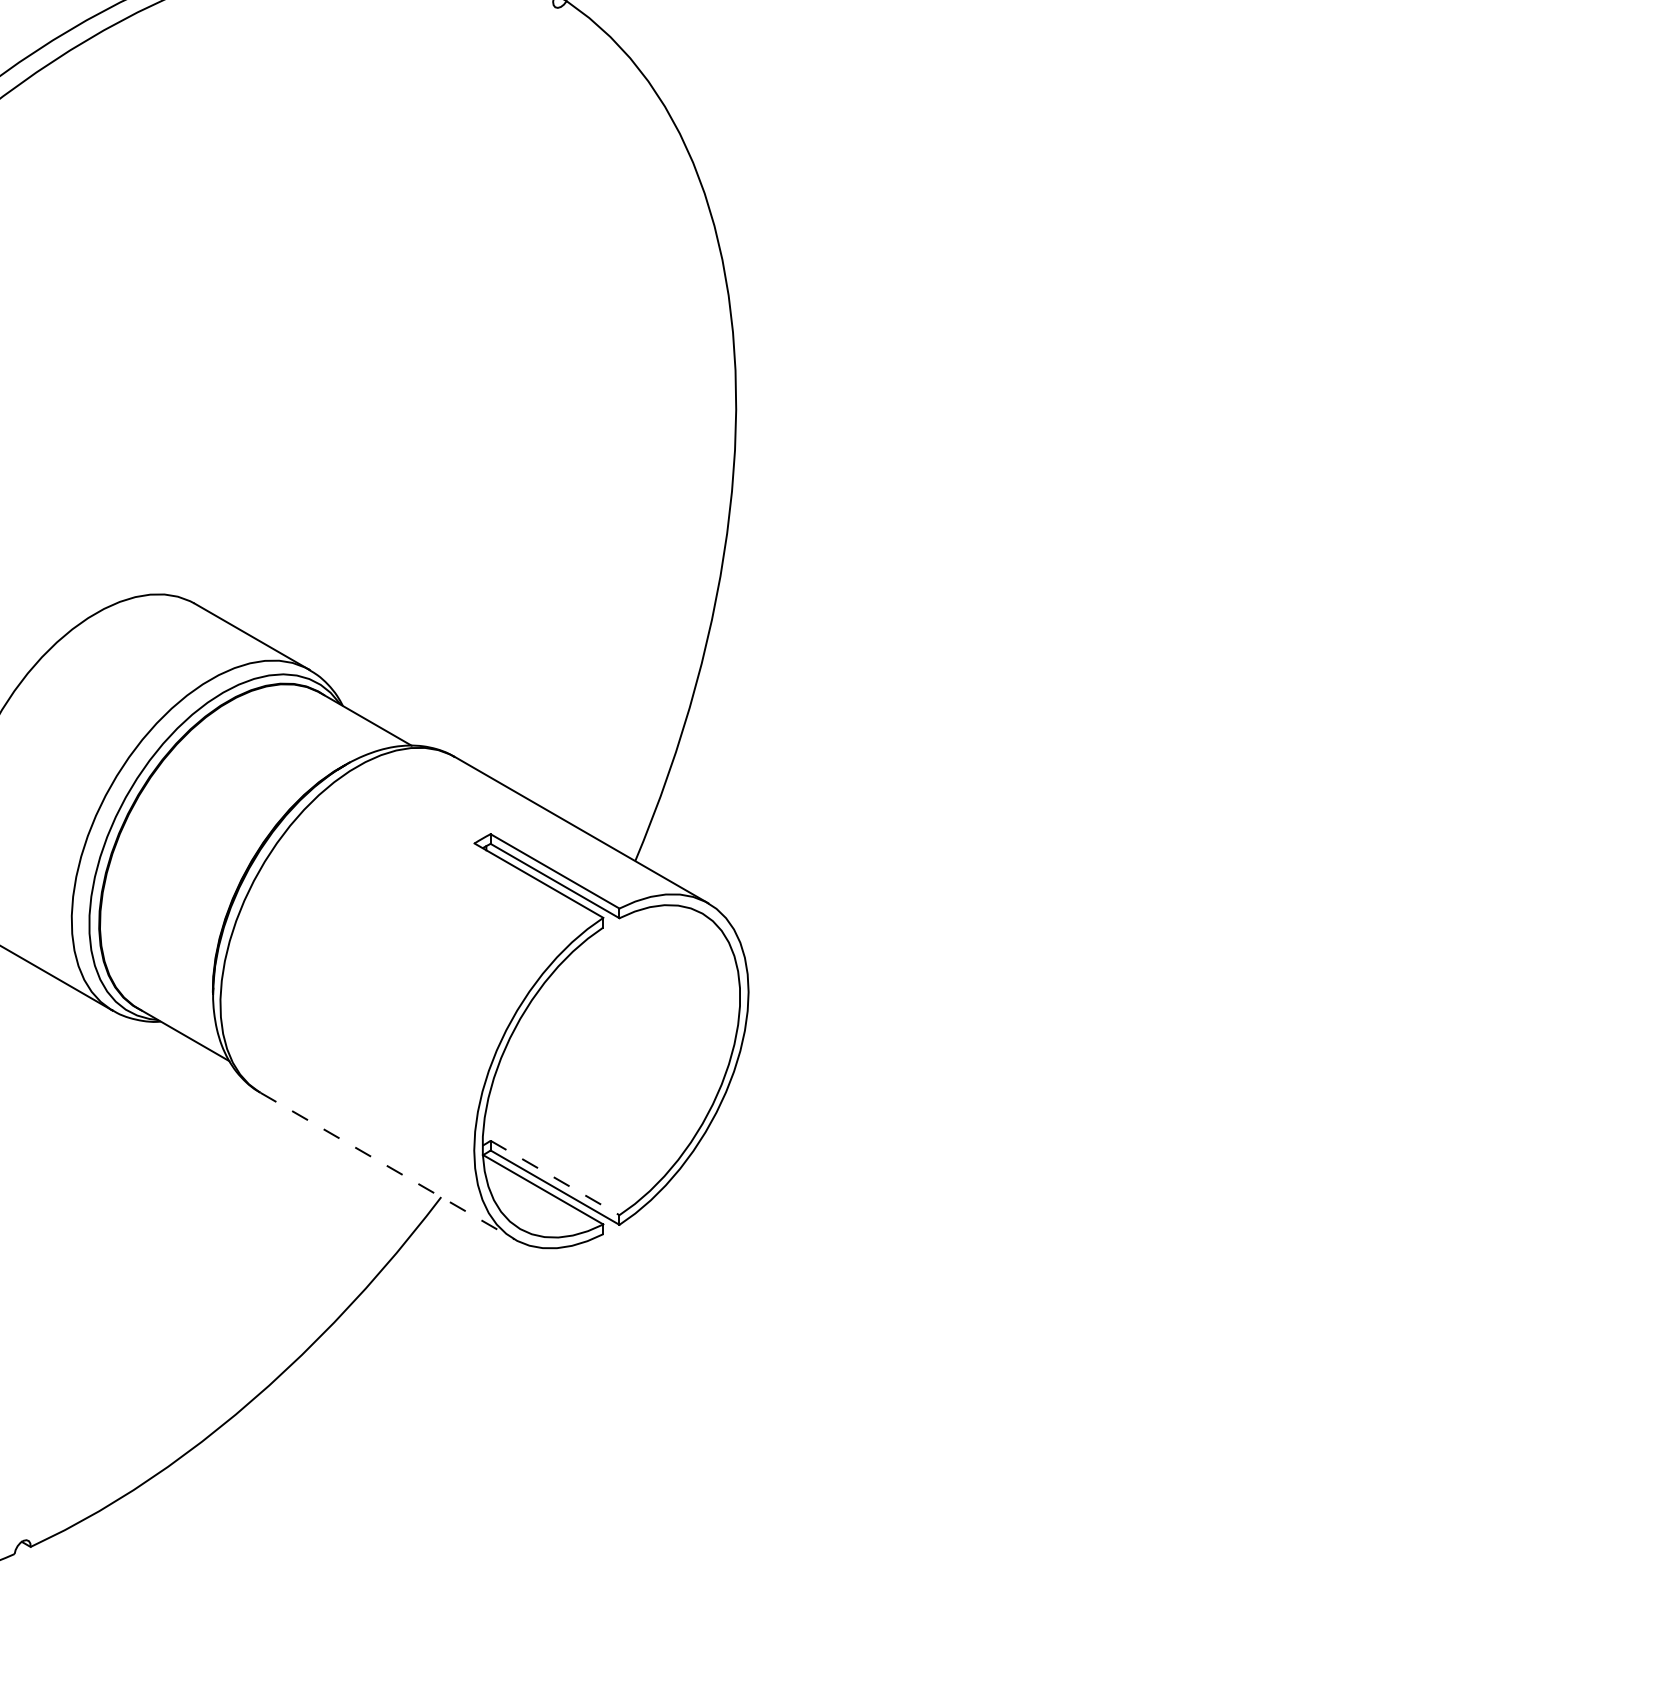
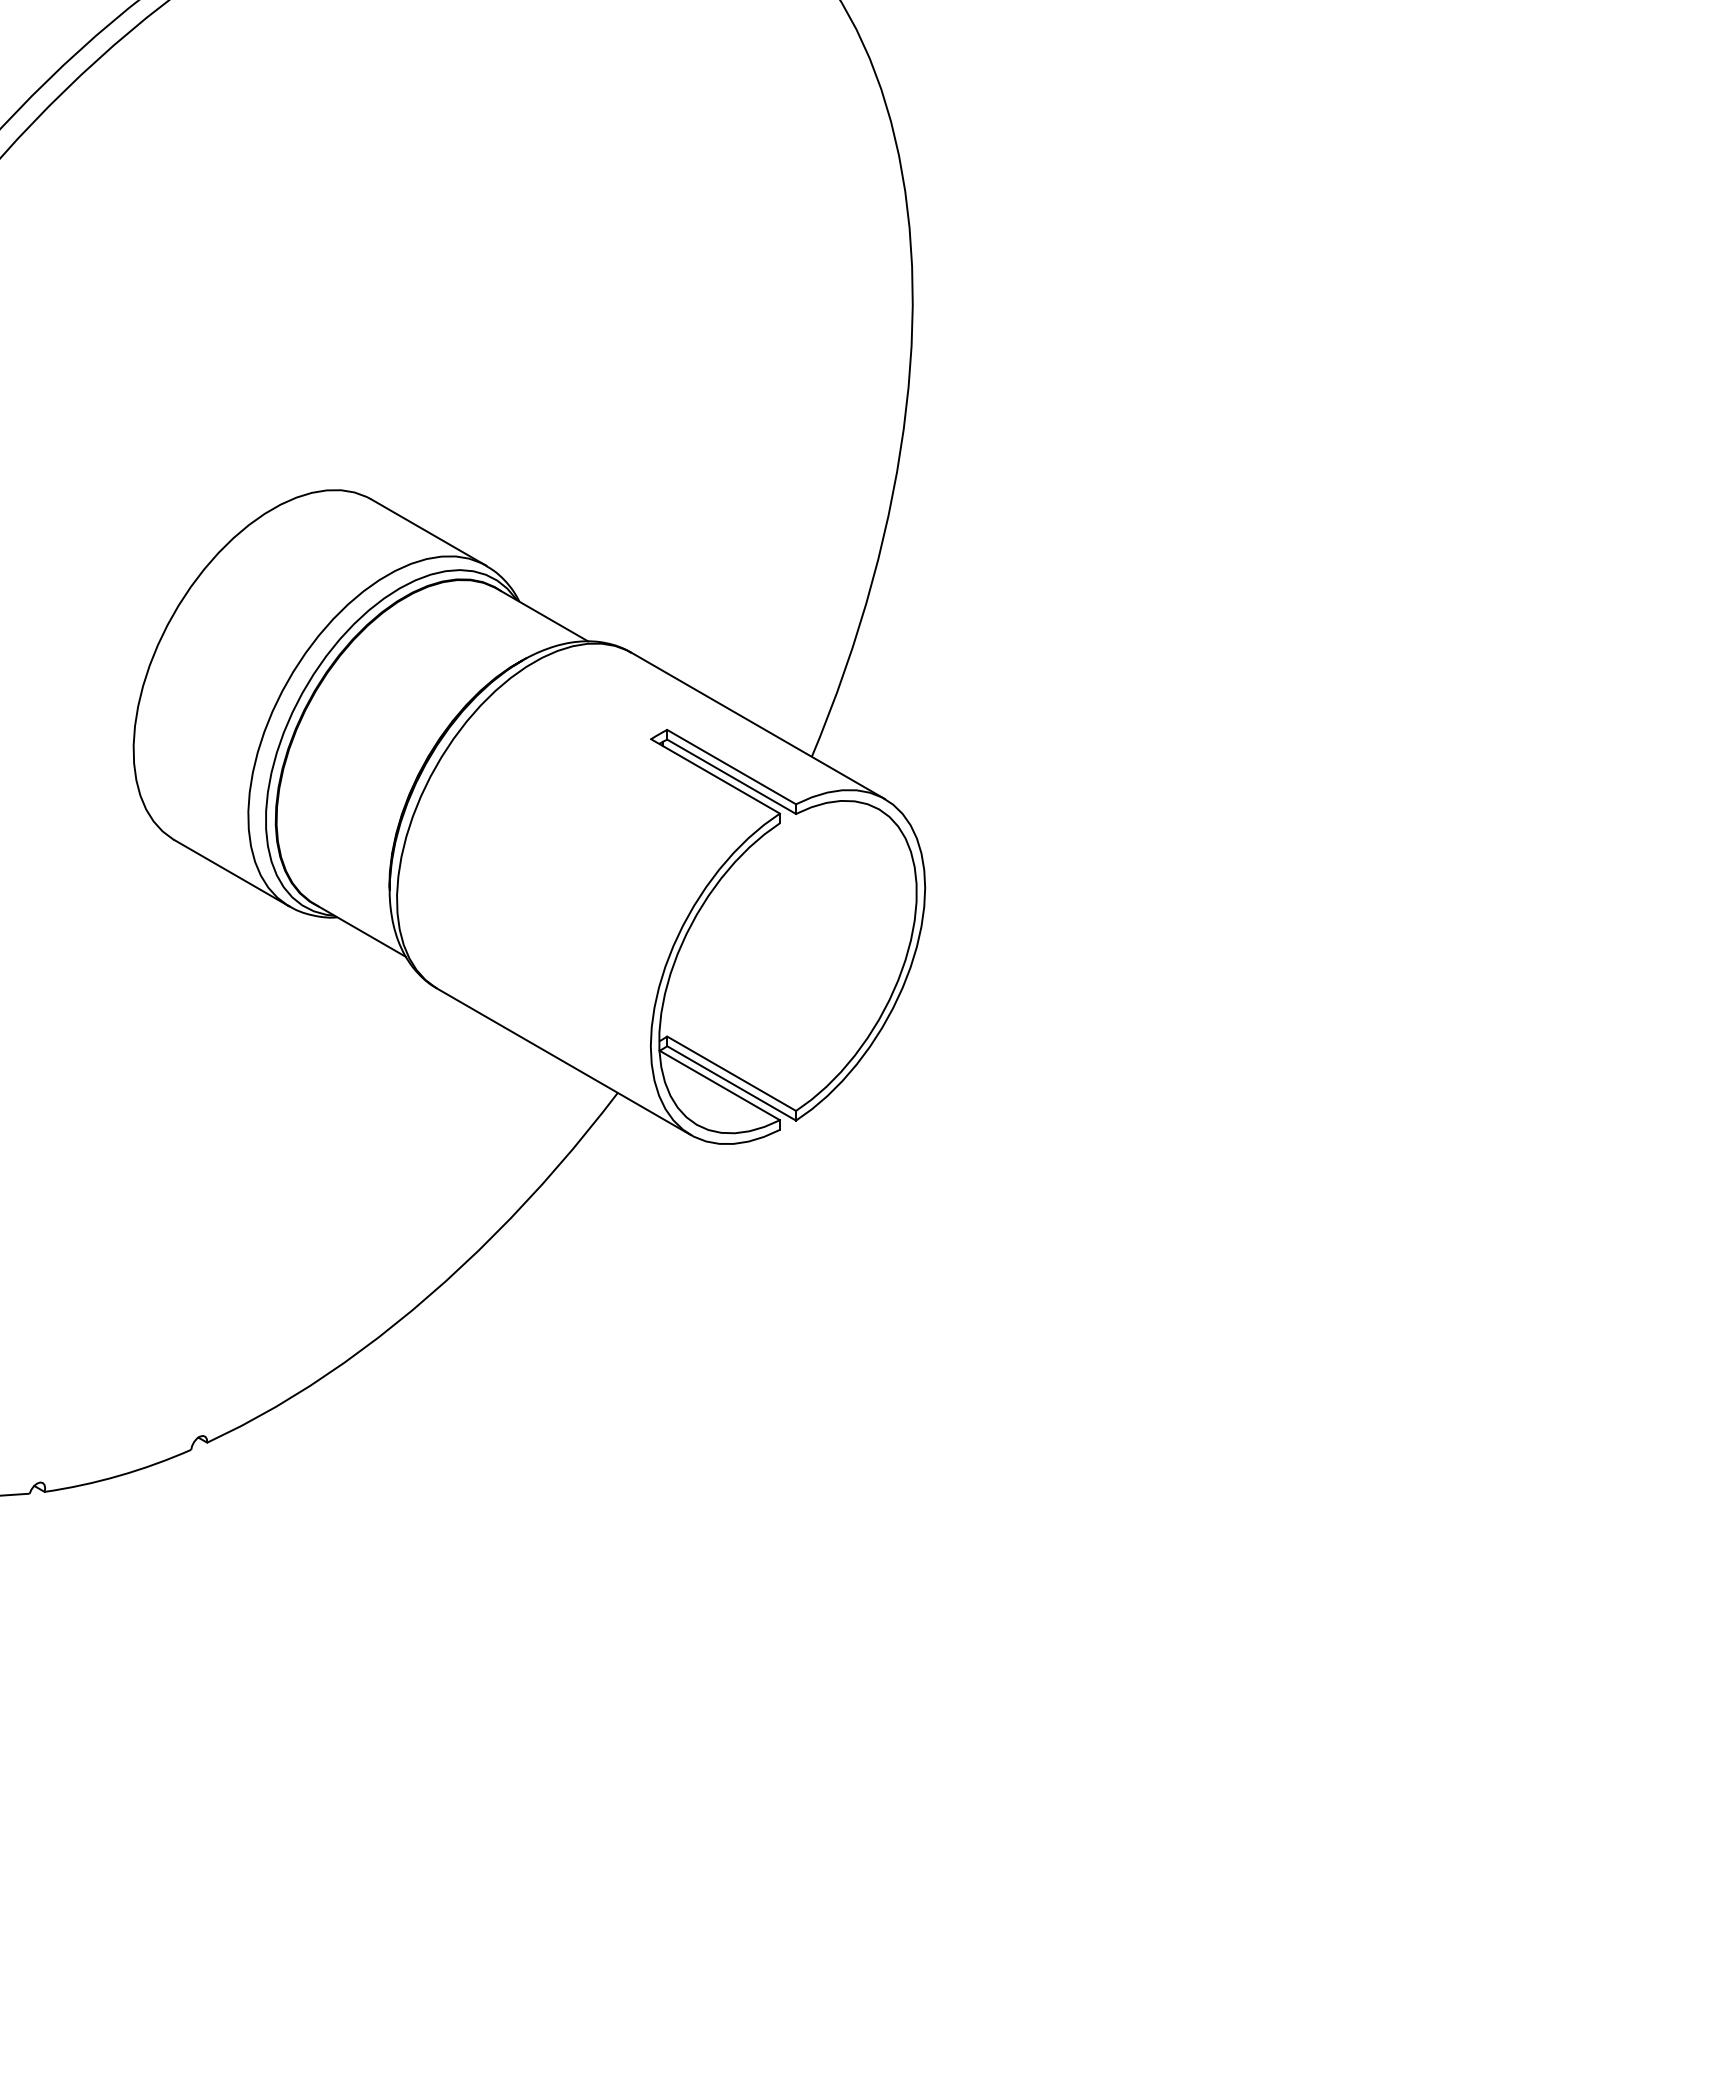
line: (387, 1165) -> (564, 1061), dashed -> solid
line: (555, 1177) -> (732, 1073), dashed -> solid

